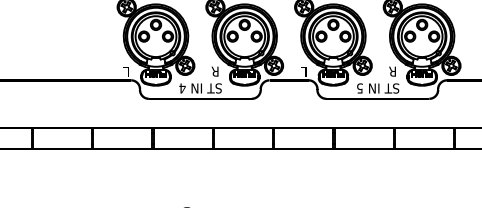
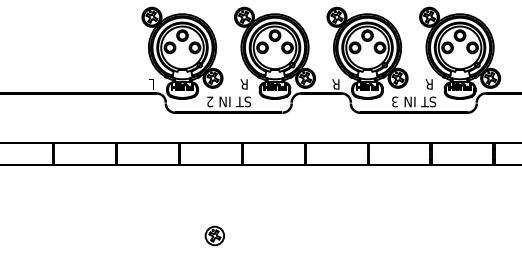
text: (302, 71) -> (335, 84), L -> R
text: (181, 88) -> (209, 101), 4 -> 2
text: (359, 89) -> (394, 102), 5 -> 3

